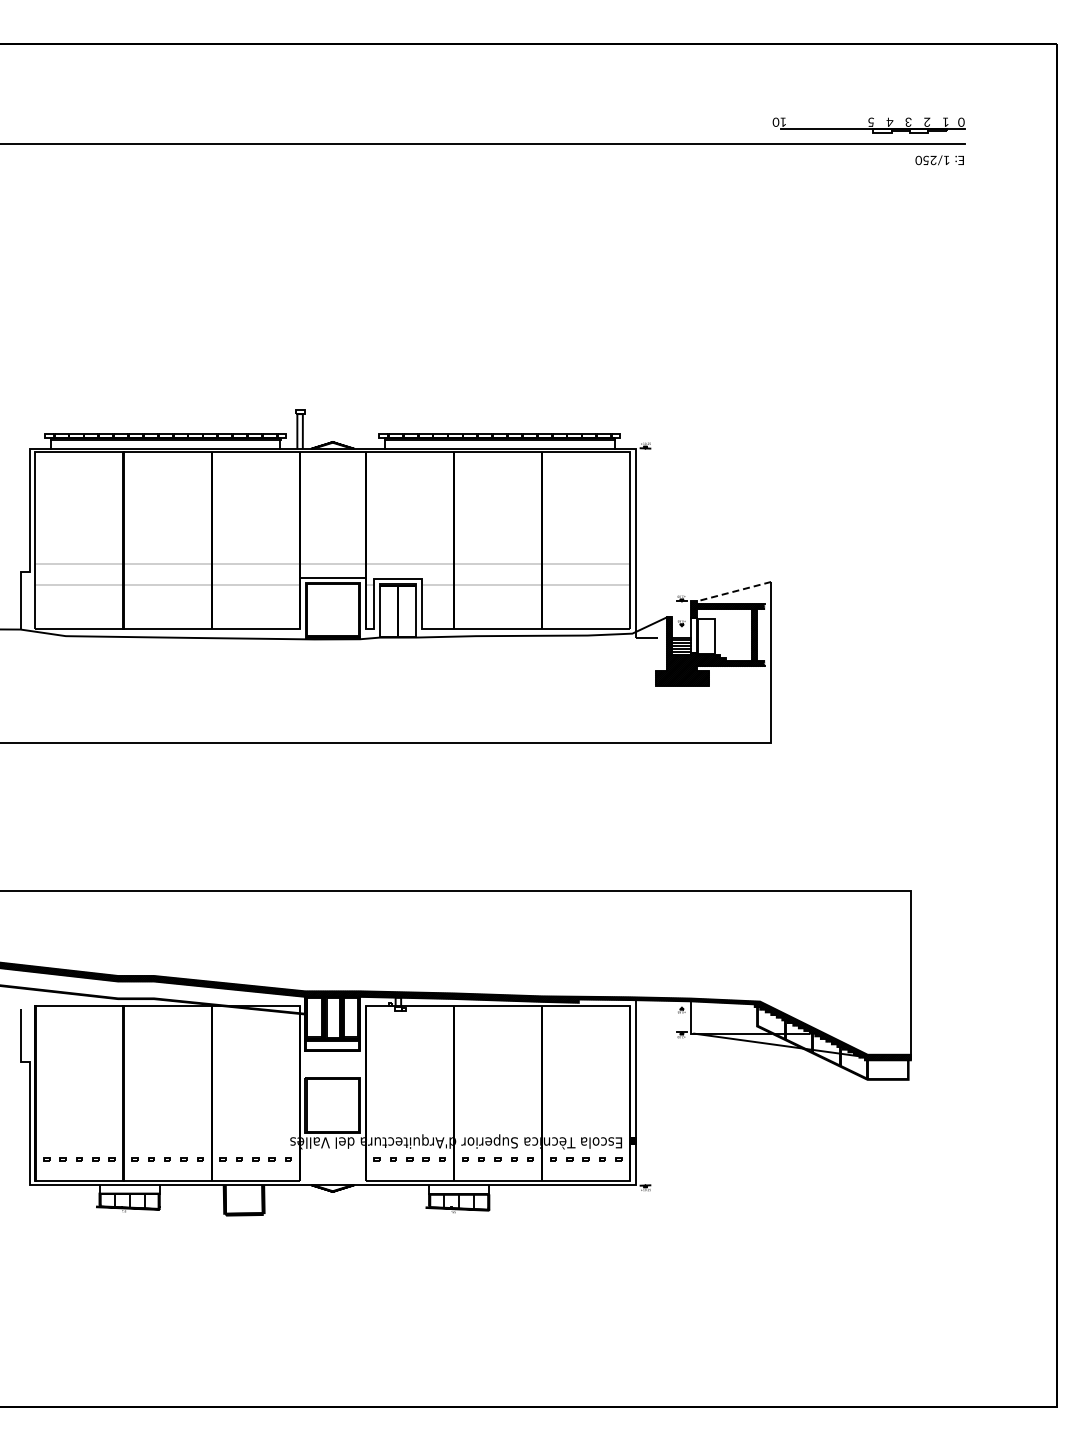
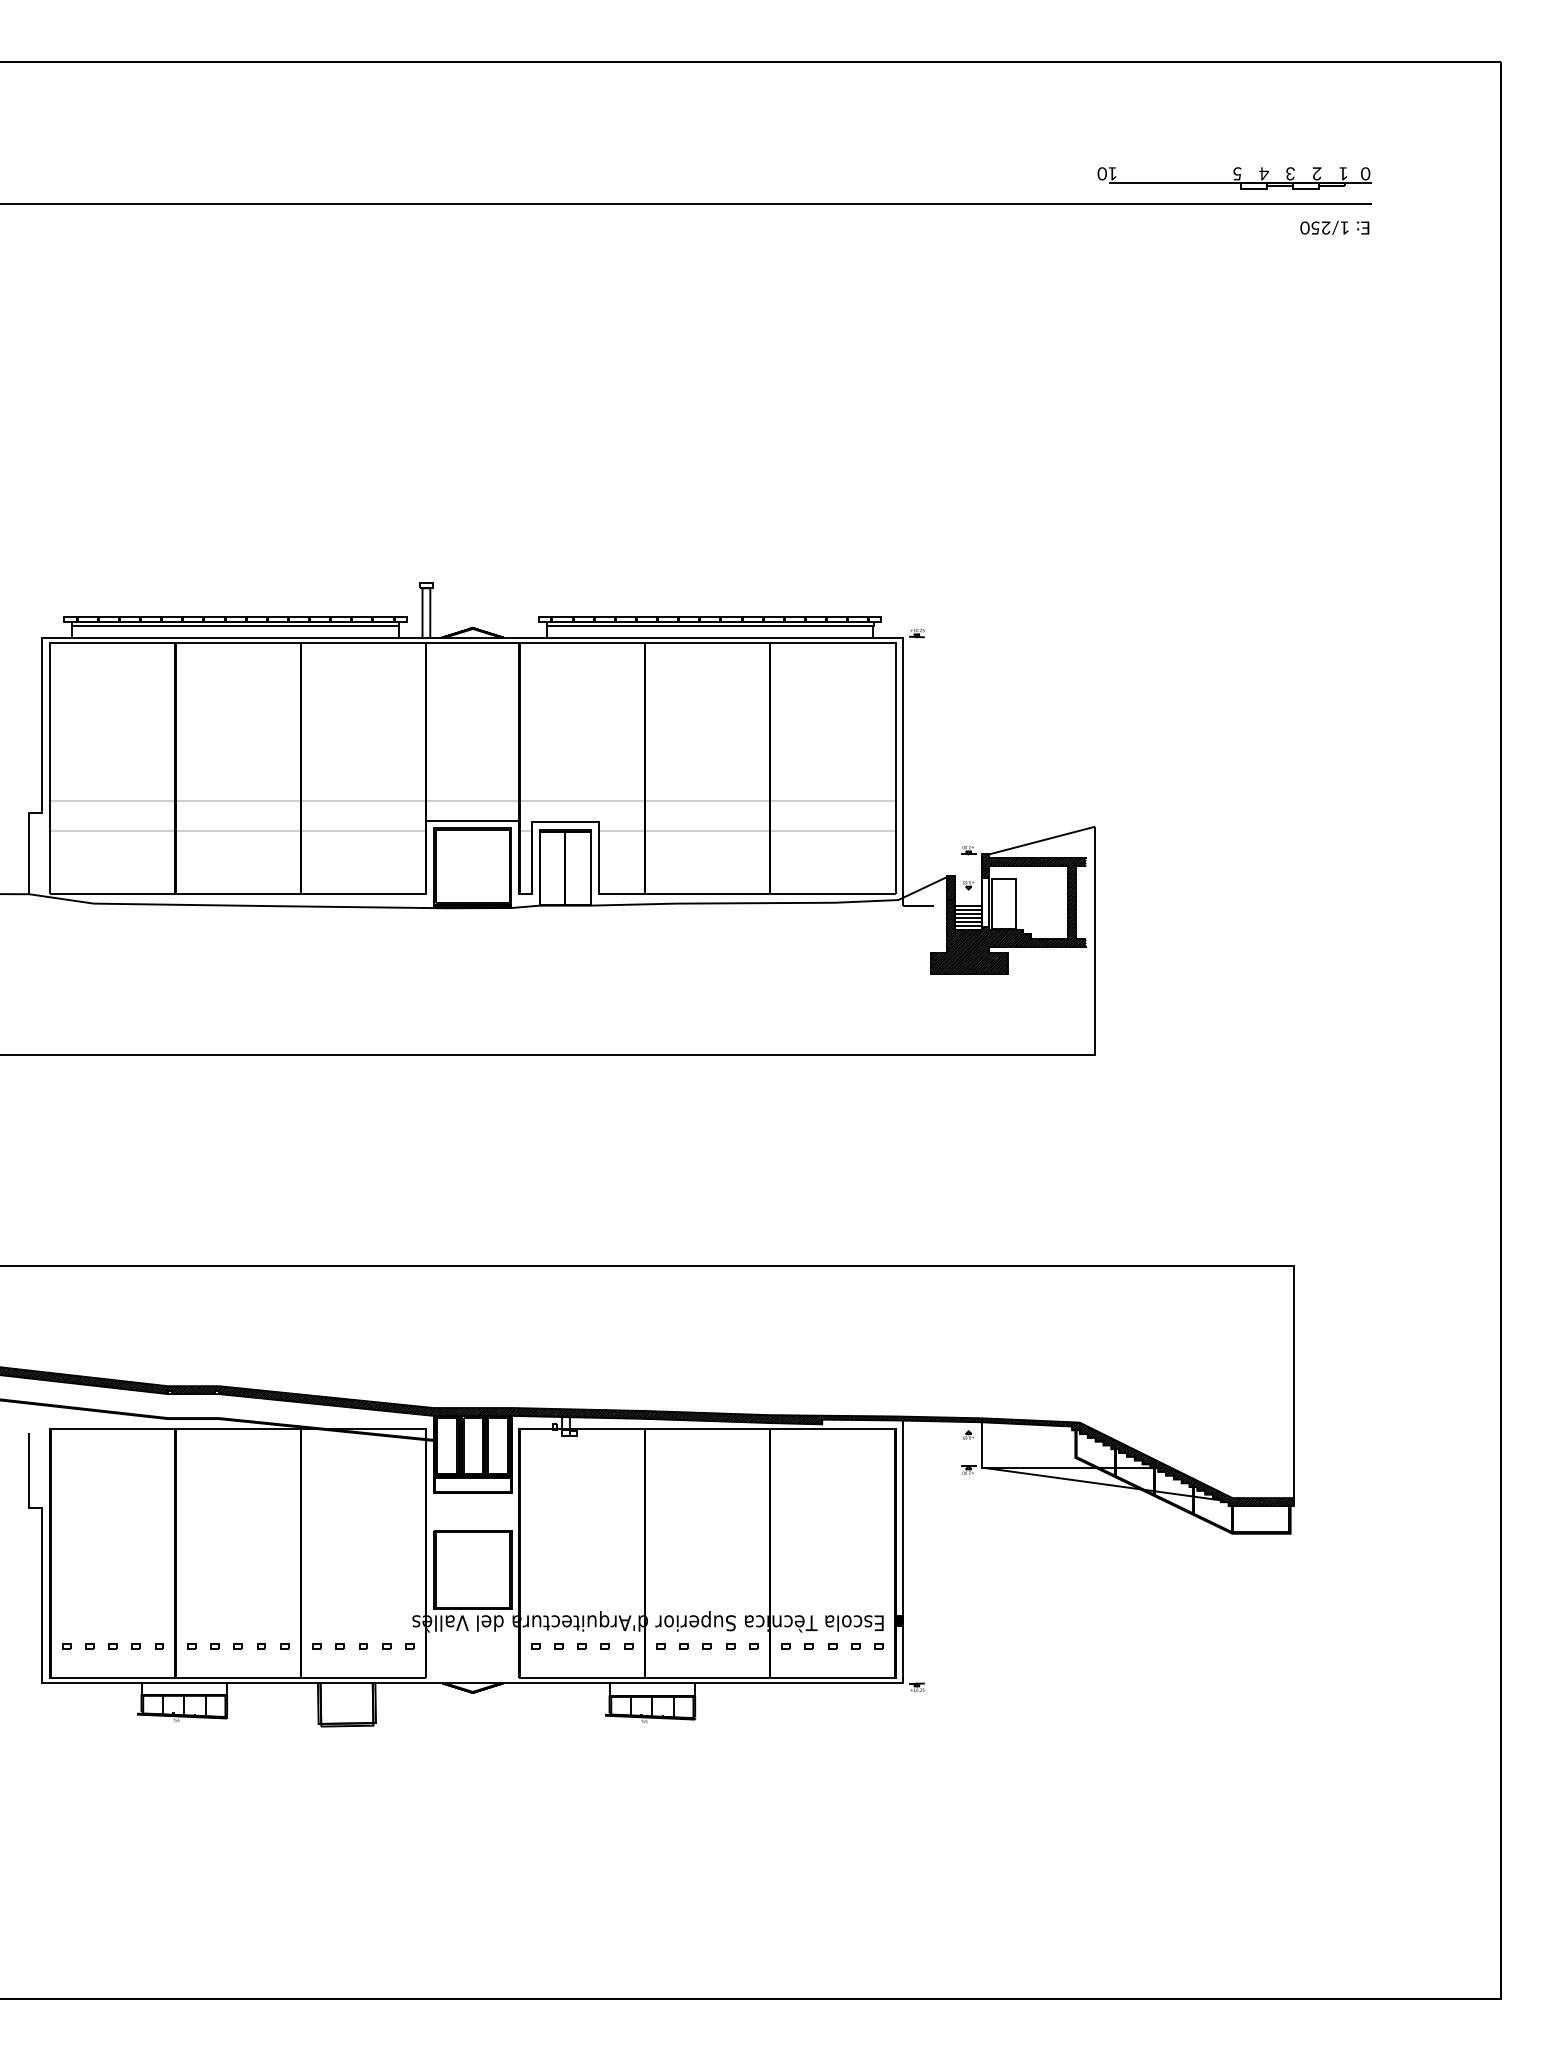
line: (733, 591) -> (1041, 840), dashed -> solid

